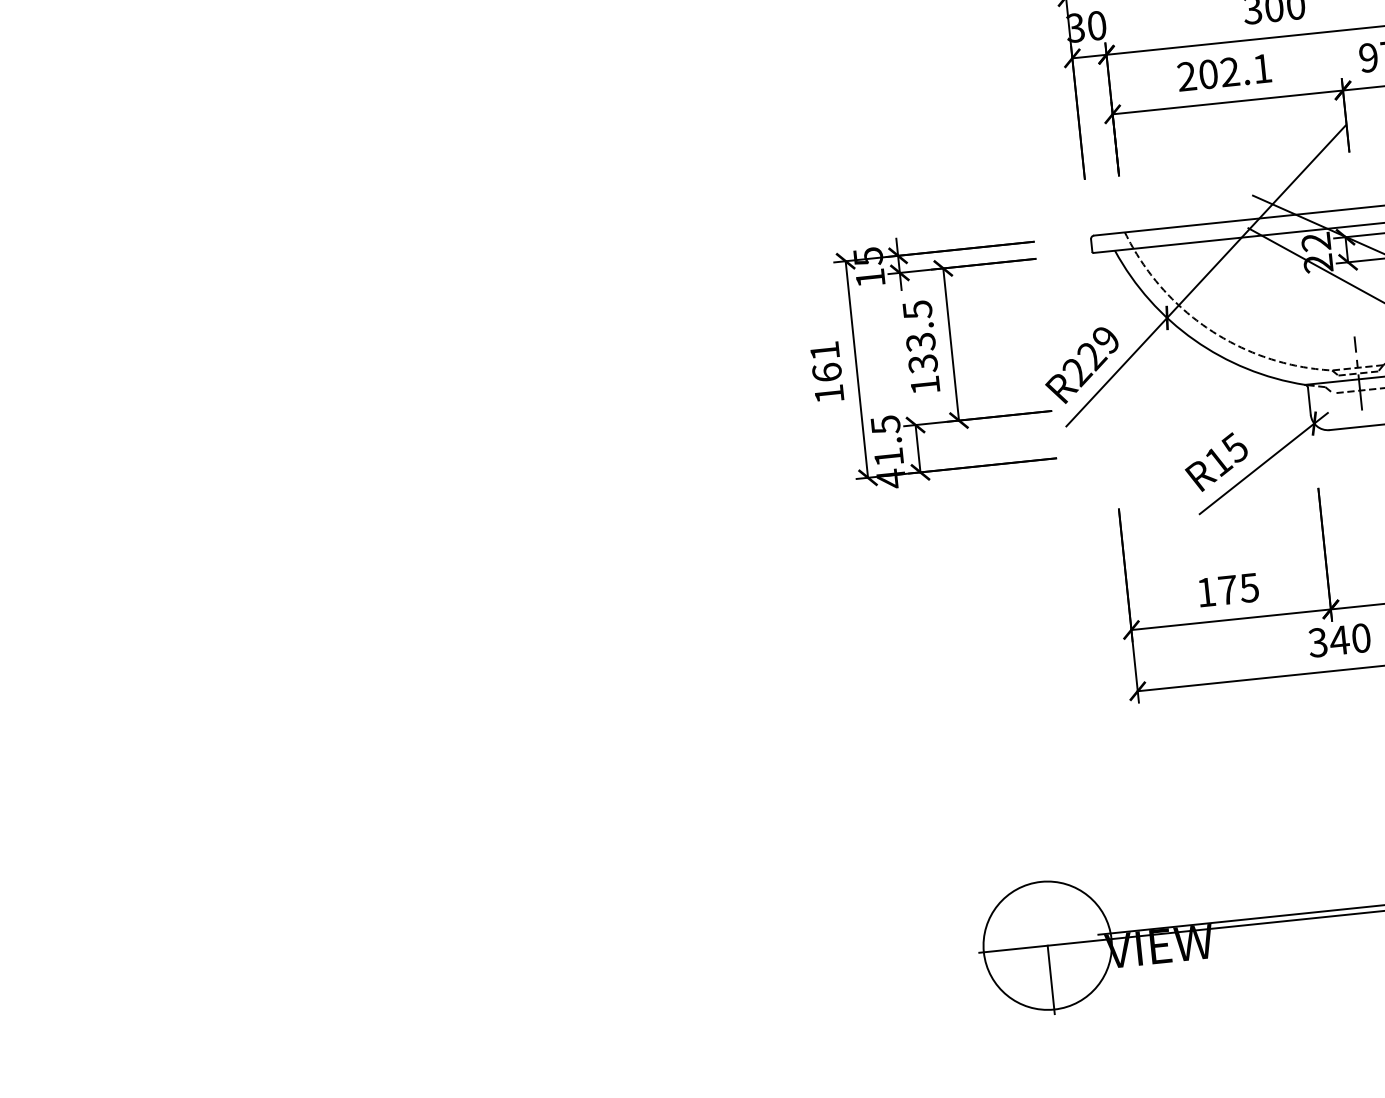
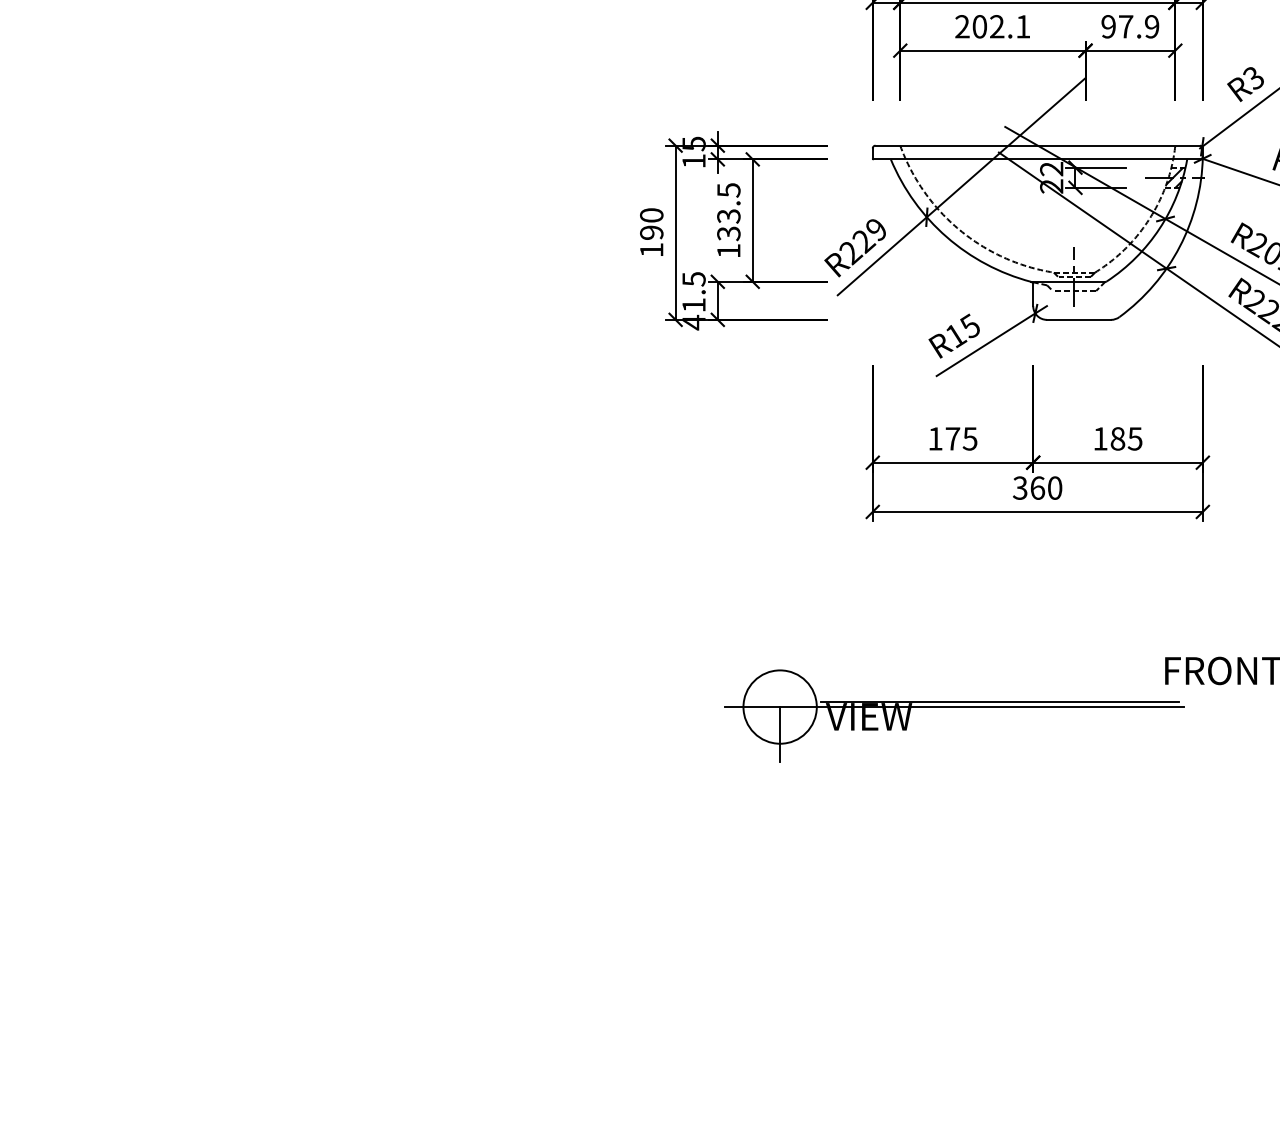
text: (825, 361) -> (651, 223), 161 -> 190
text: (1339, 639) -> (1037, 487), 340 -> 360
circle: (1046, 945) -> (779, 706), size x0.71

